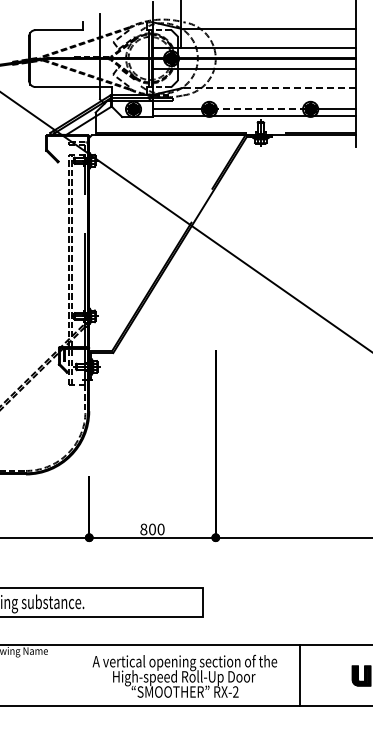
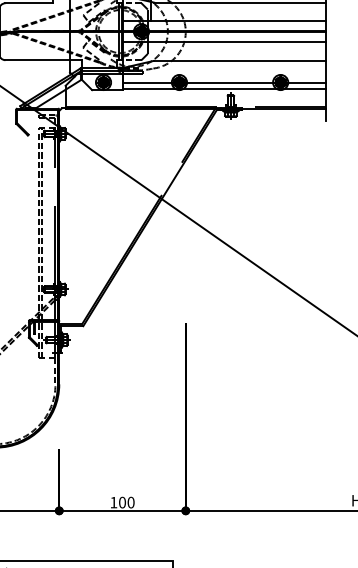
line: (269, 87) -> (239, 60), dashed -> solid
line: (260, 109) -> (230, 82), dashed -> solid
text: (143, 529) -> (113, 502), 800 -> 100

